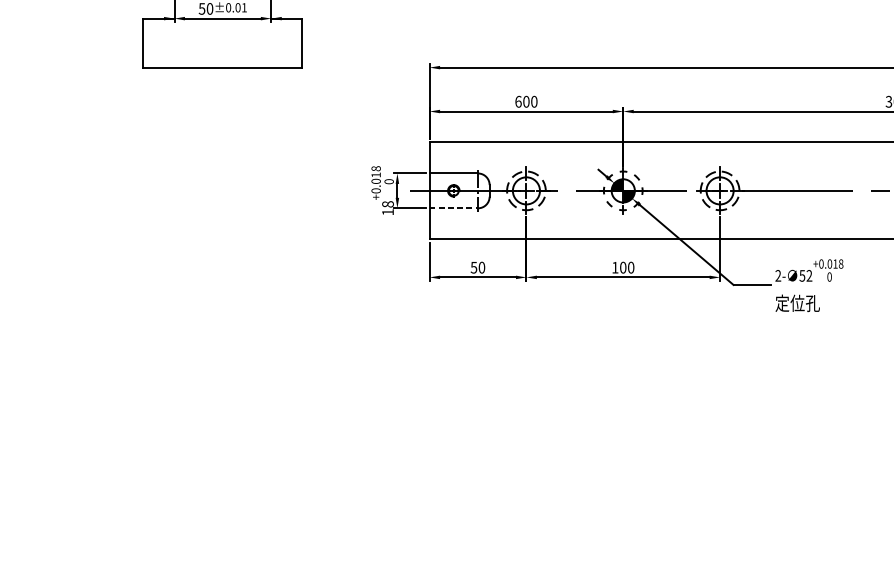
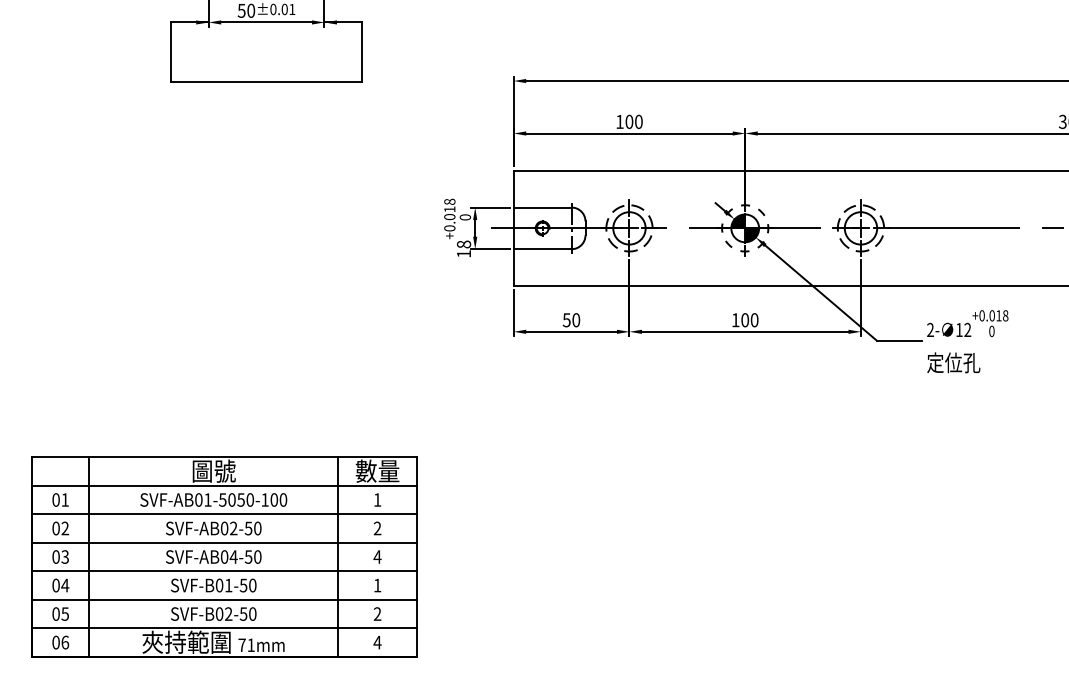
text: (518, 101) -> (619, 121), 600 -> 100
line: (453, 208) -> (542, 249), dashed -> solid
text: (801, 276) -> (958, 330), 52 -> 12
part: (187, 465) -> (224, 556), added

